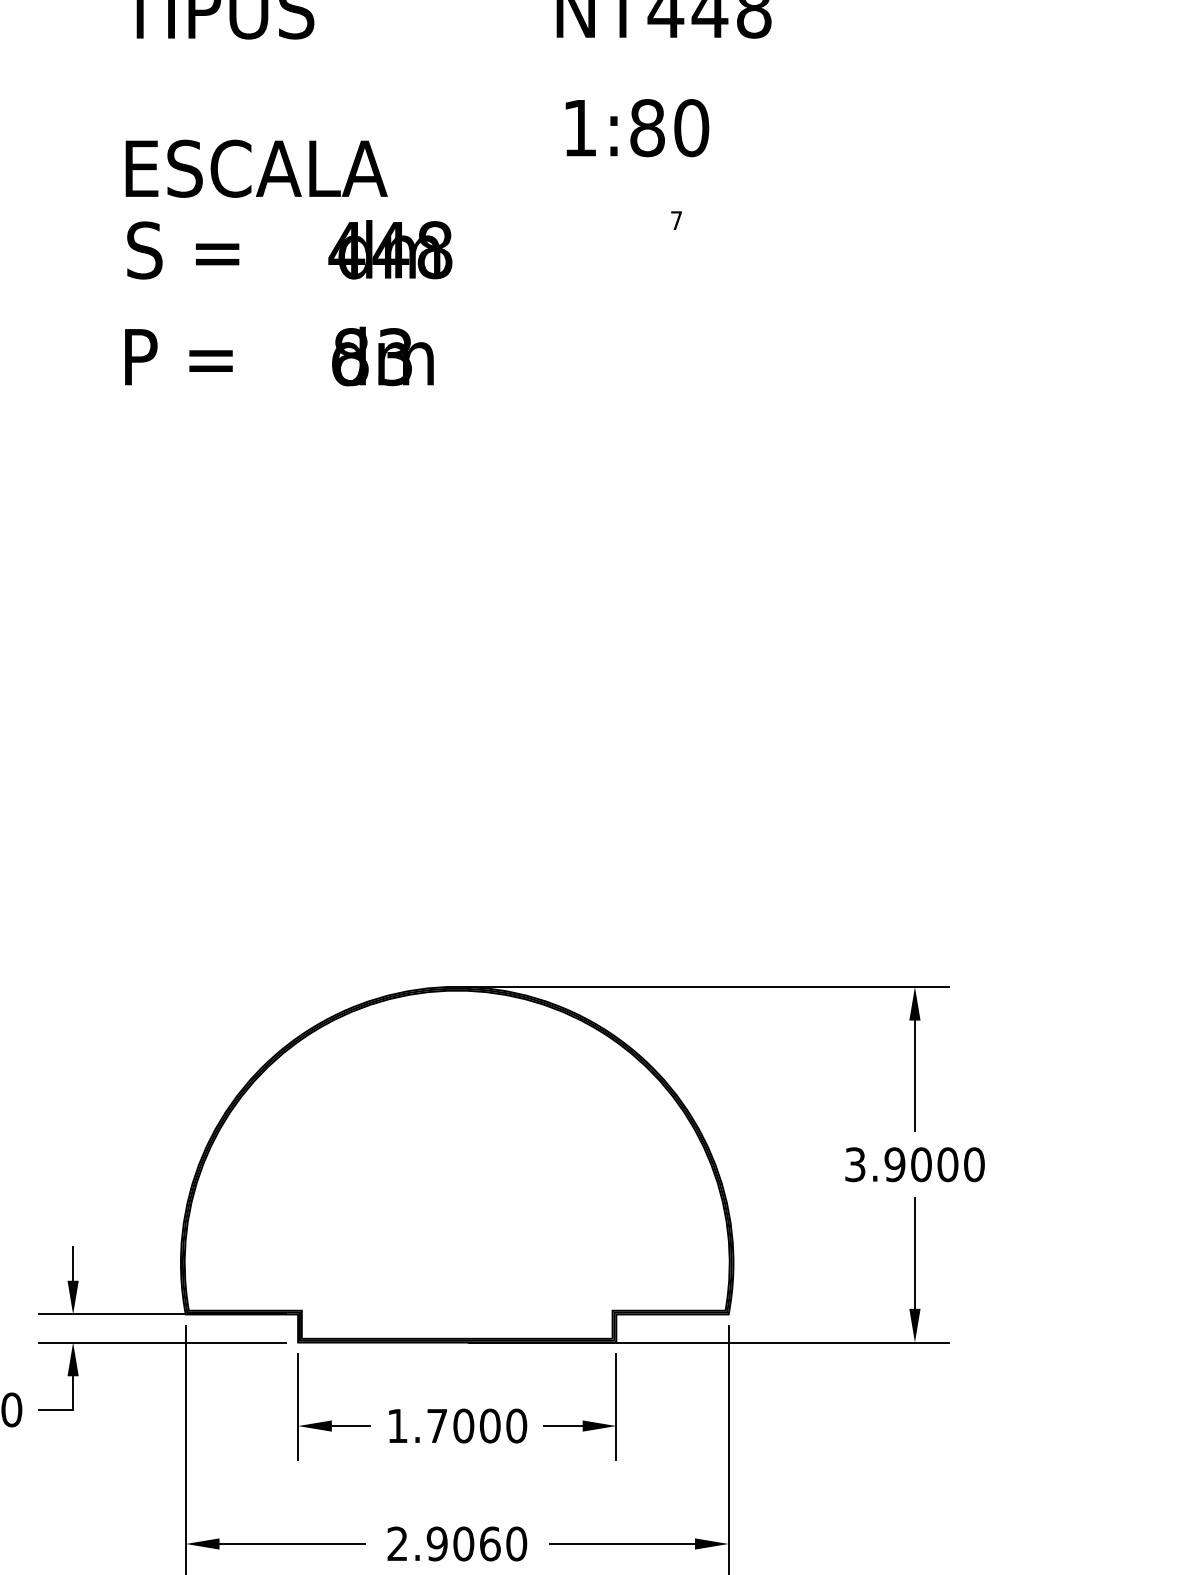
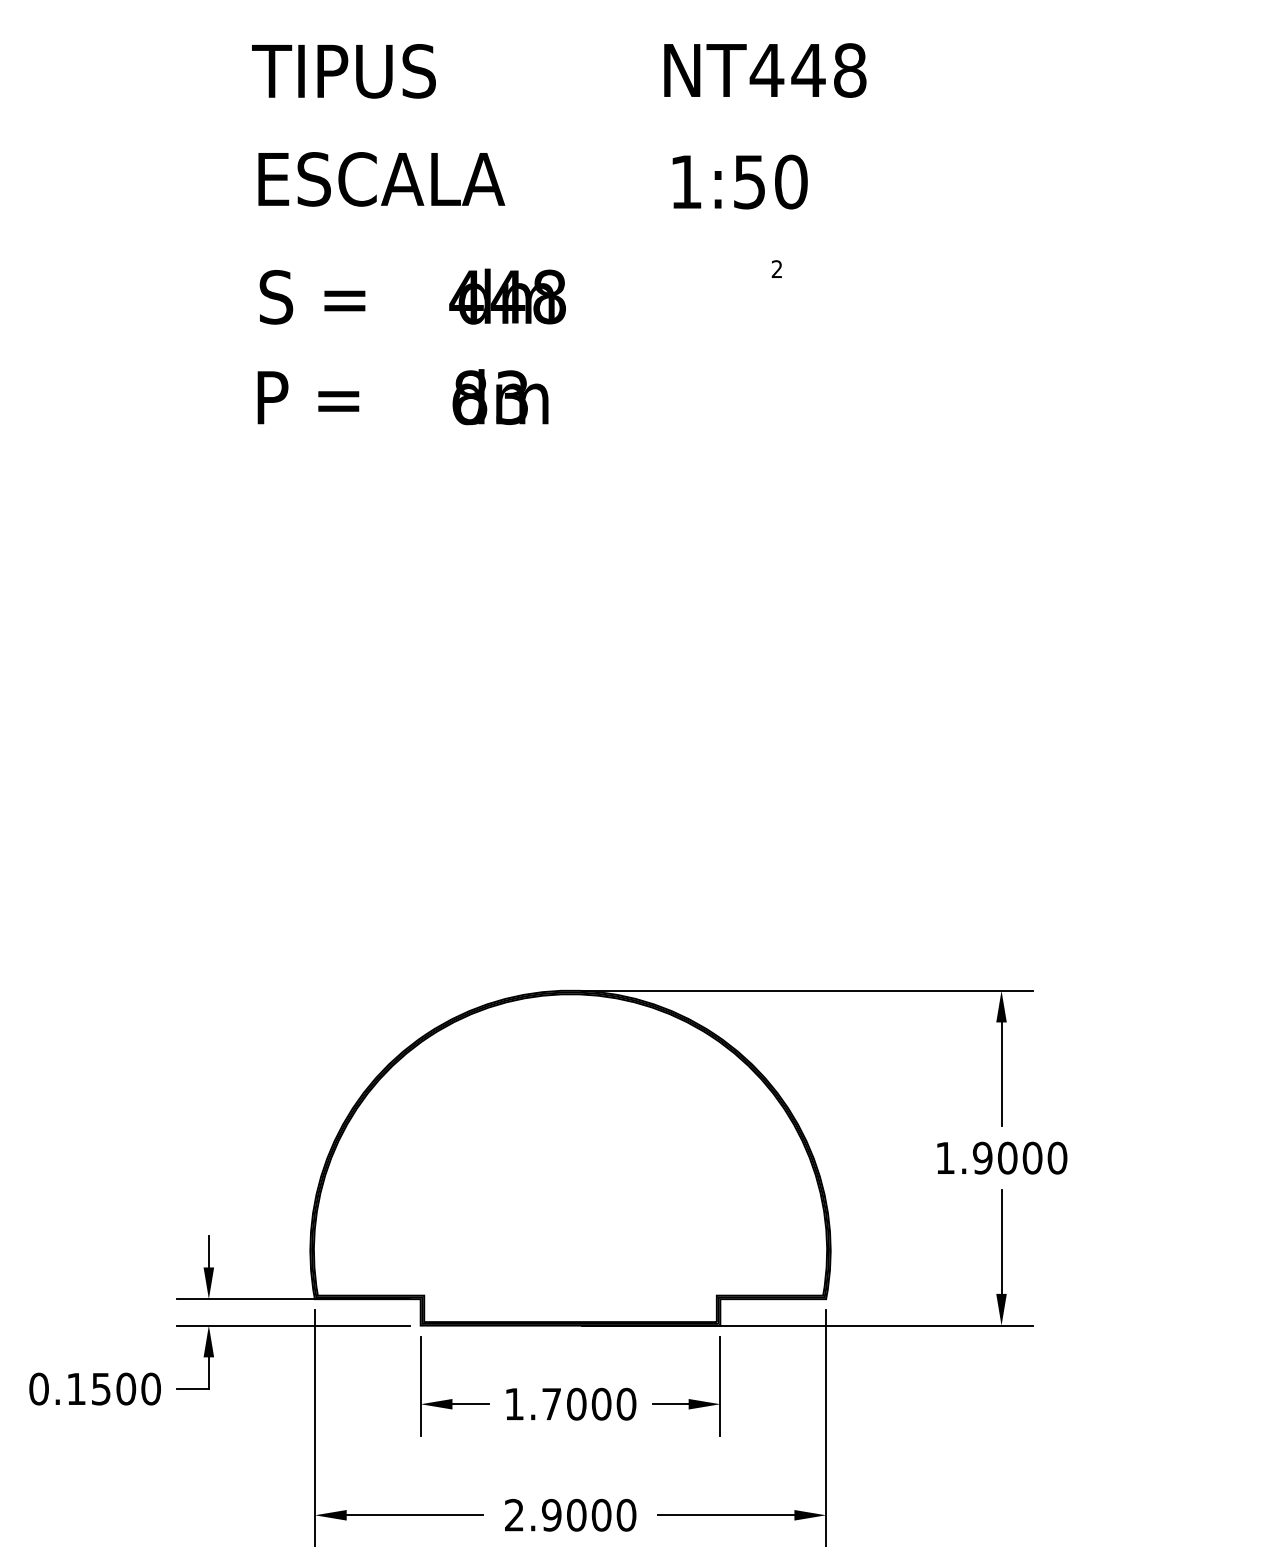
text: (647, 127) -> (749, 181), 1:80 -> 1:50
text: (256, 168) -> (381, 179), moved
text: (675, 219) -> (776, 268), 7 -> 2
text: (855, 1164) -> (945, 1157), 3.9000 -> 1.9000
text: (490, 1543) -> (601, 1514), 2.9060 -> 2.9000

